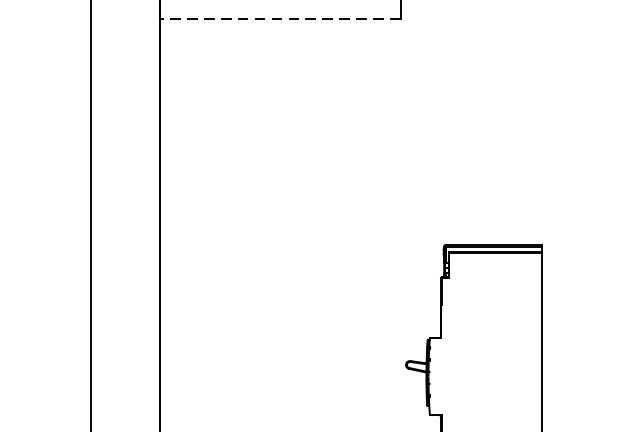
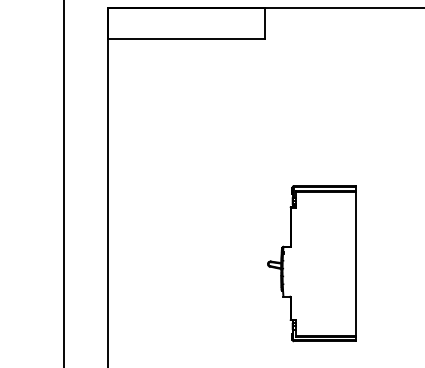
line: (279, 19) -> (185, 39), dashed -> solid

